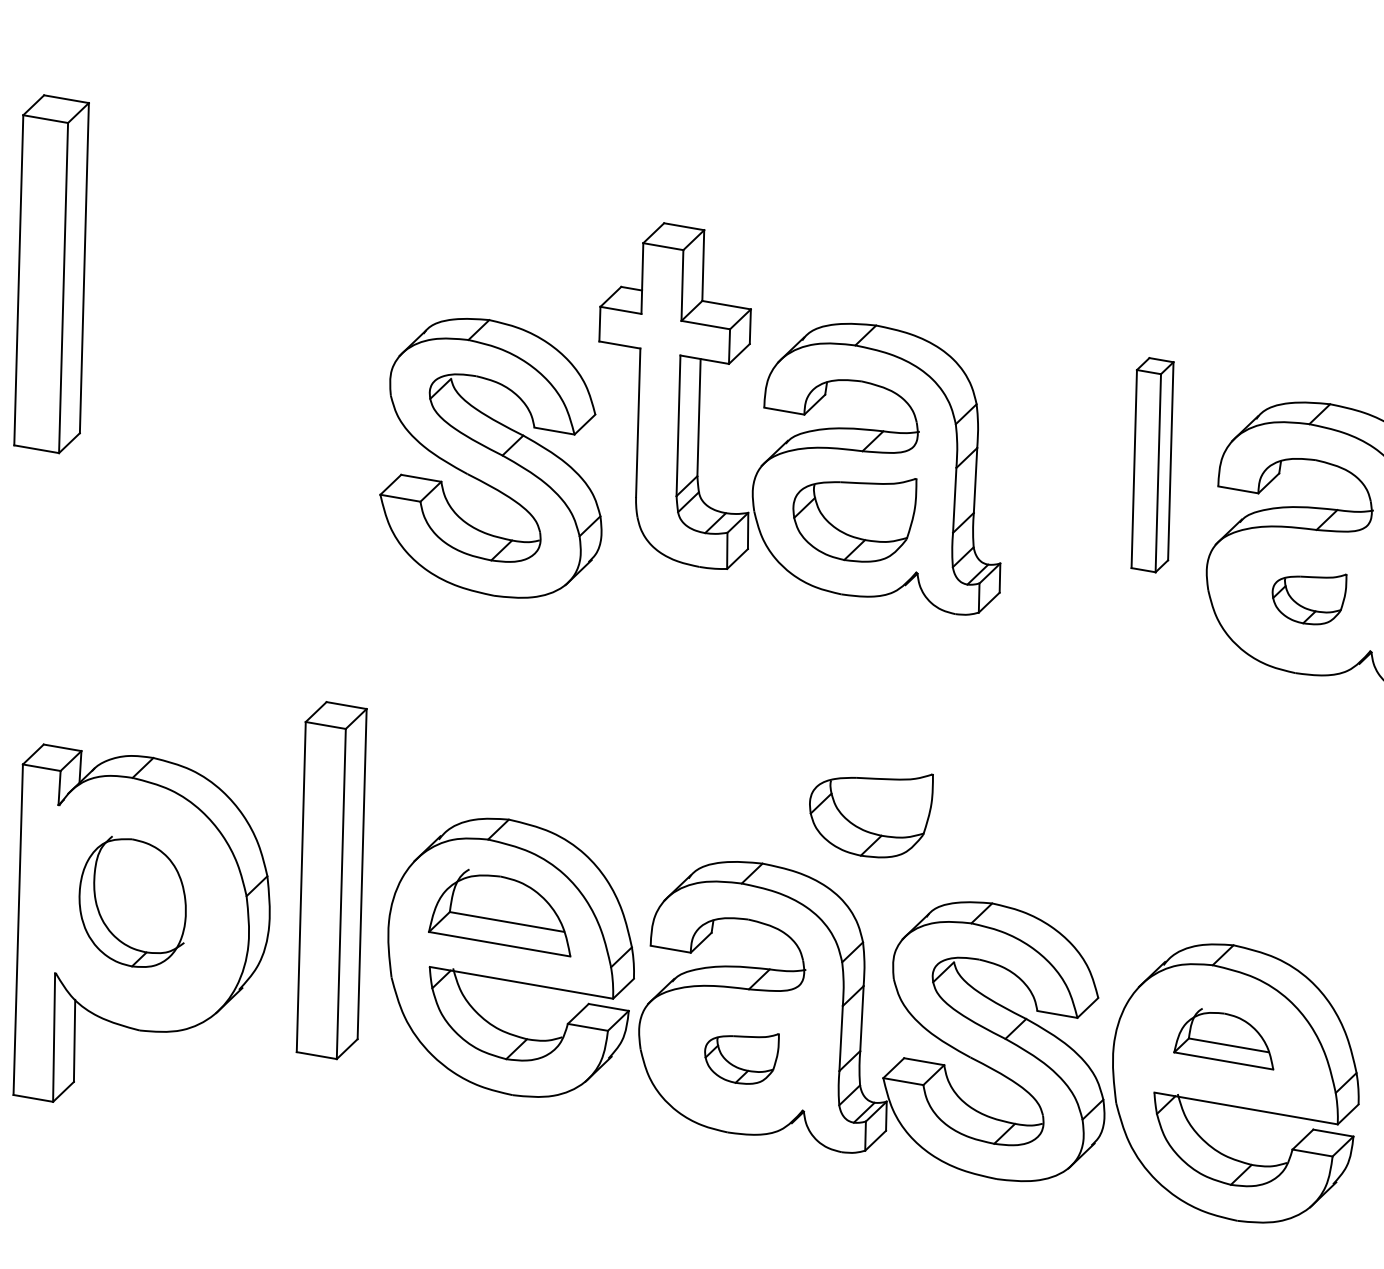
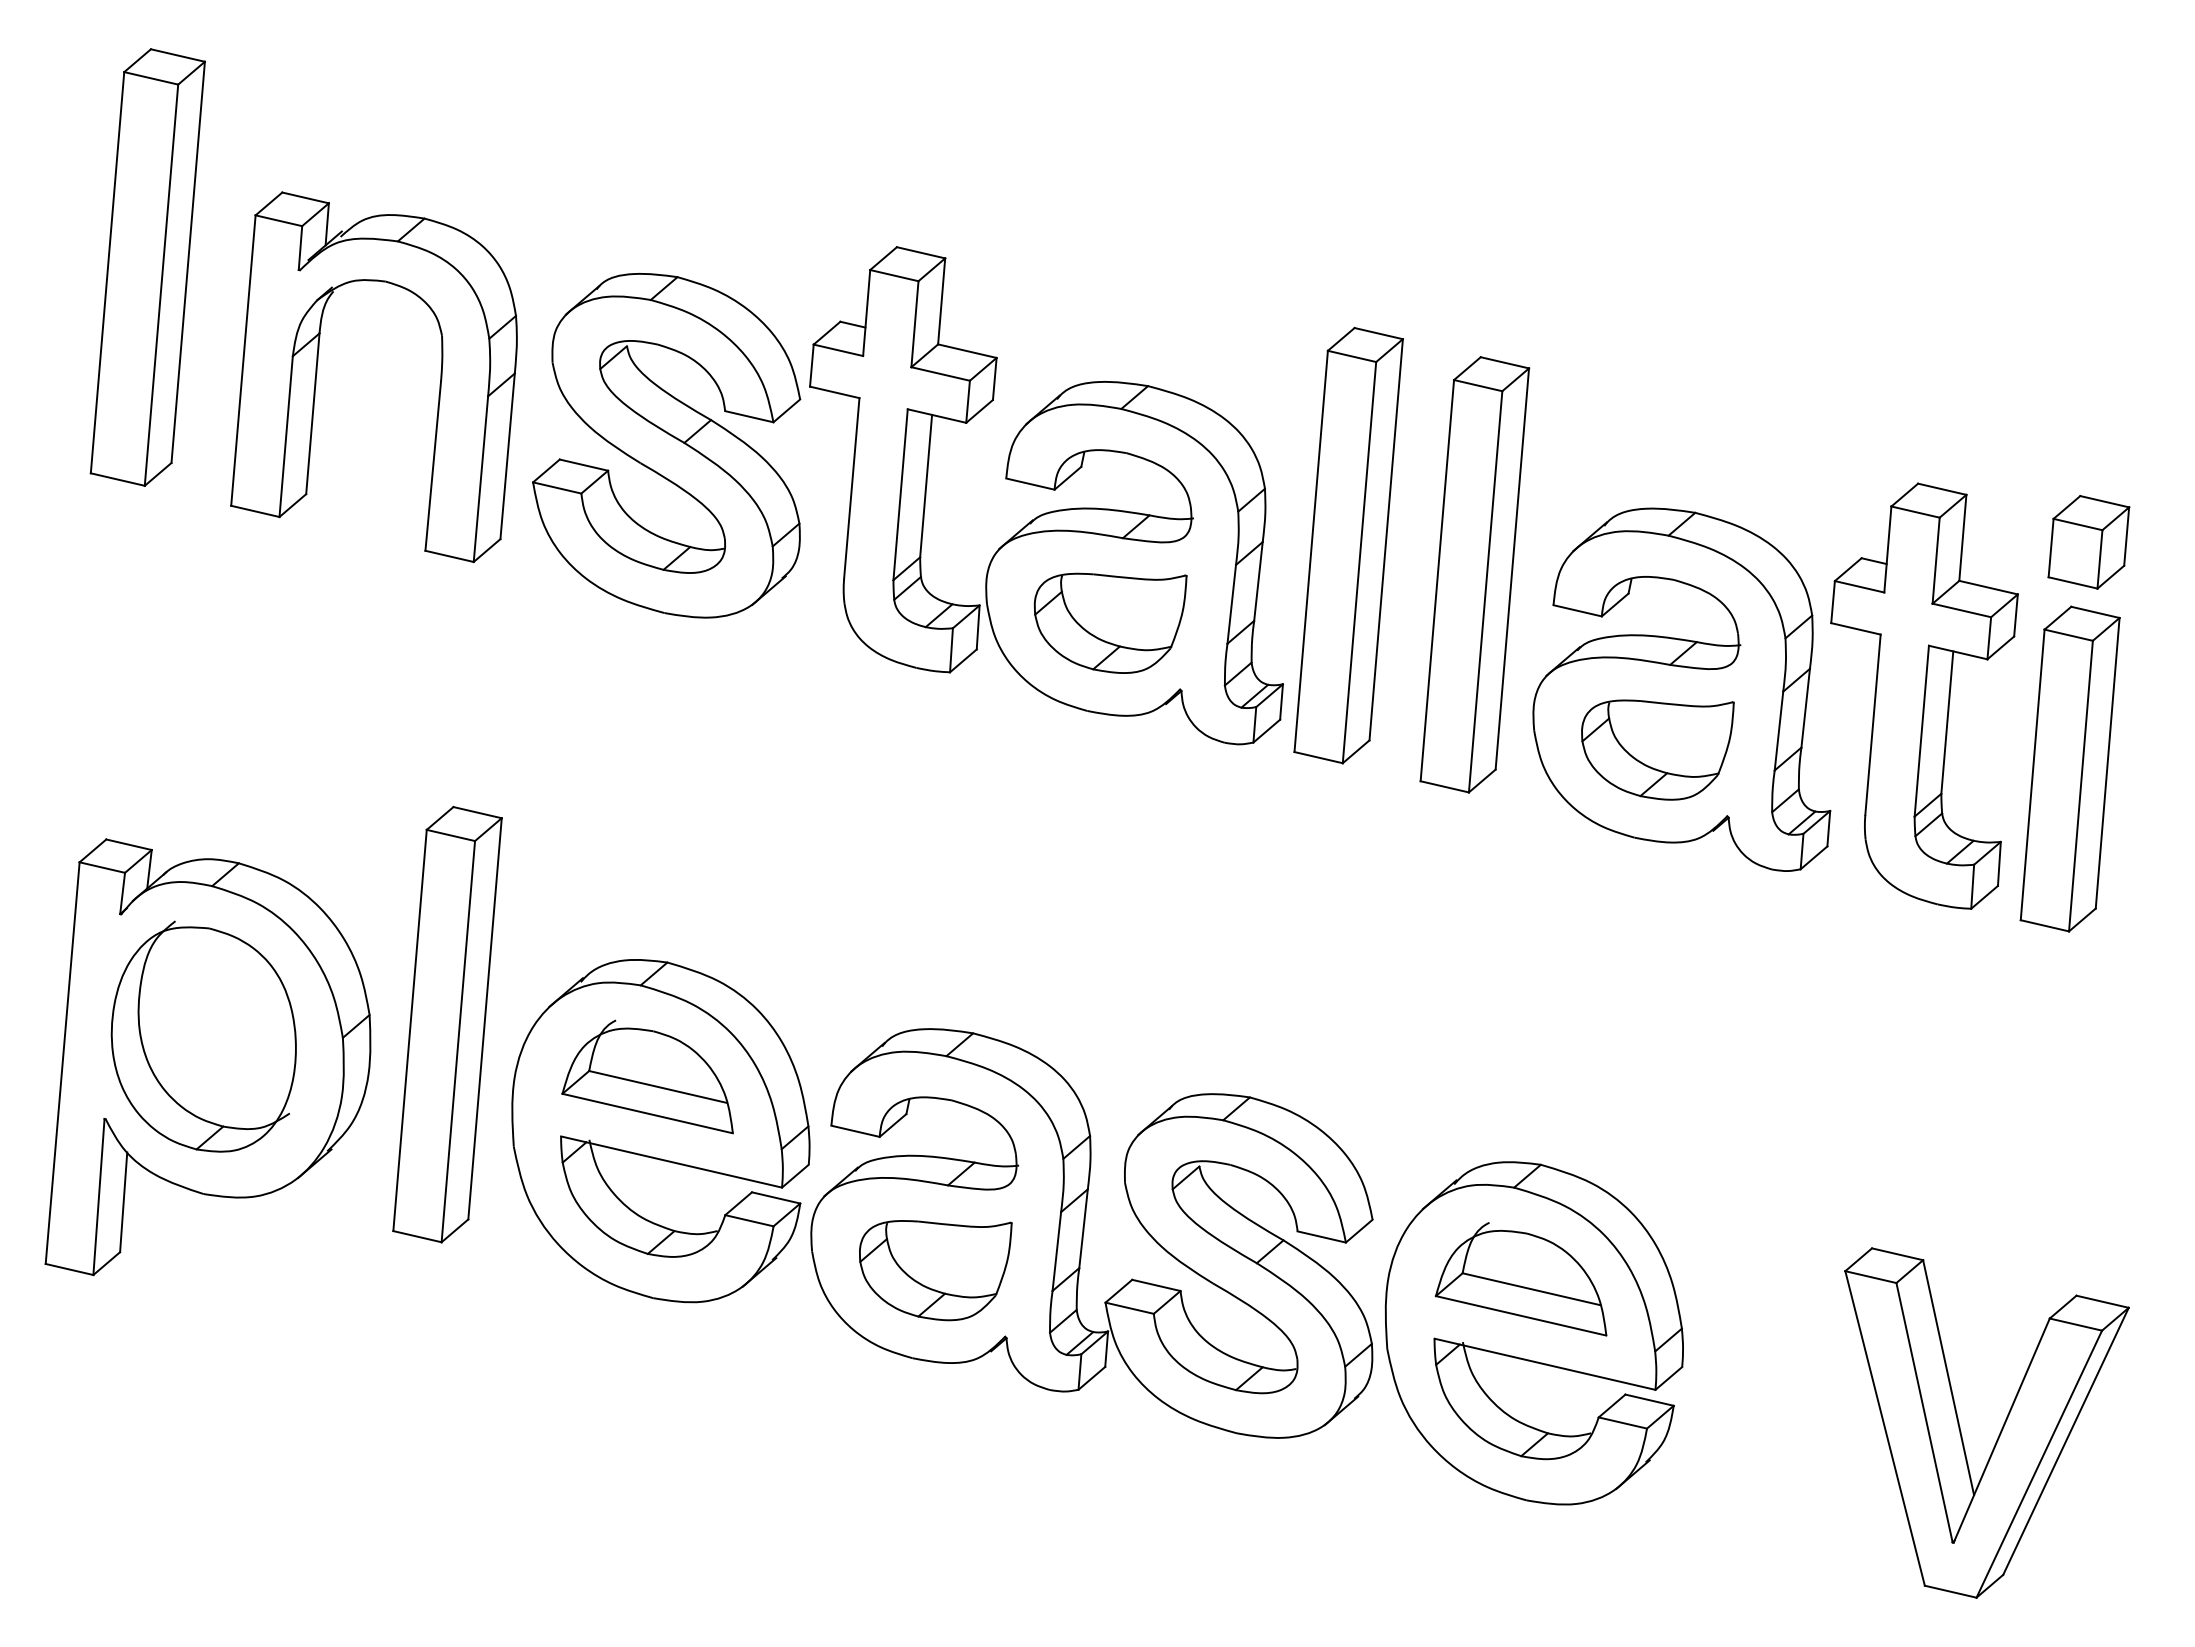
part: (195, 353) -> (317, 373), added
part: (1047, 446) -> (1348, 545), added
part: (487, 458) -> (666, 445), moved
part: (1152, 464) -> (1474, 574), size x1.67
part: (1310, 599) -> (1657, 749), size x1.67
part: (872, 816) -> (1110, 983), removed
part: (132, 901) -> (203, 1036), size x1.43
part: (1222, 1040) -> (1520, 1279), size x1.43
part: (742, 1059) -> (935, 1270), size x1.67

